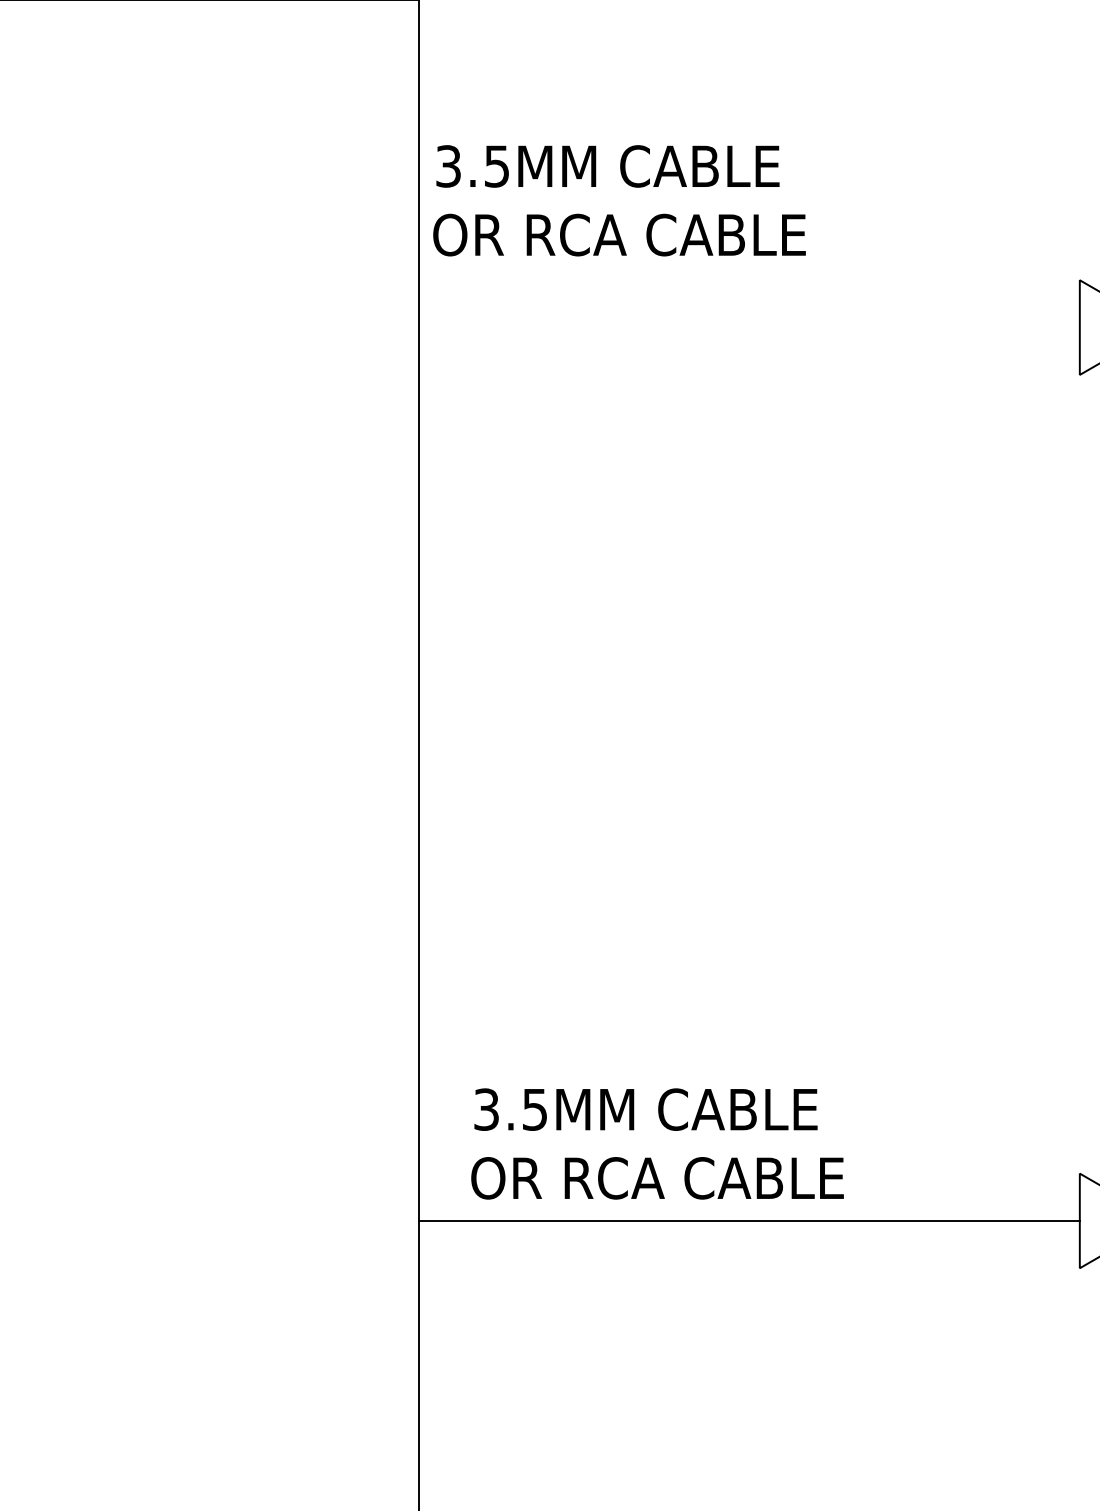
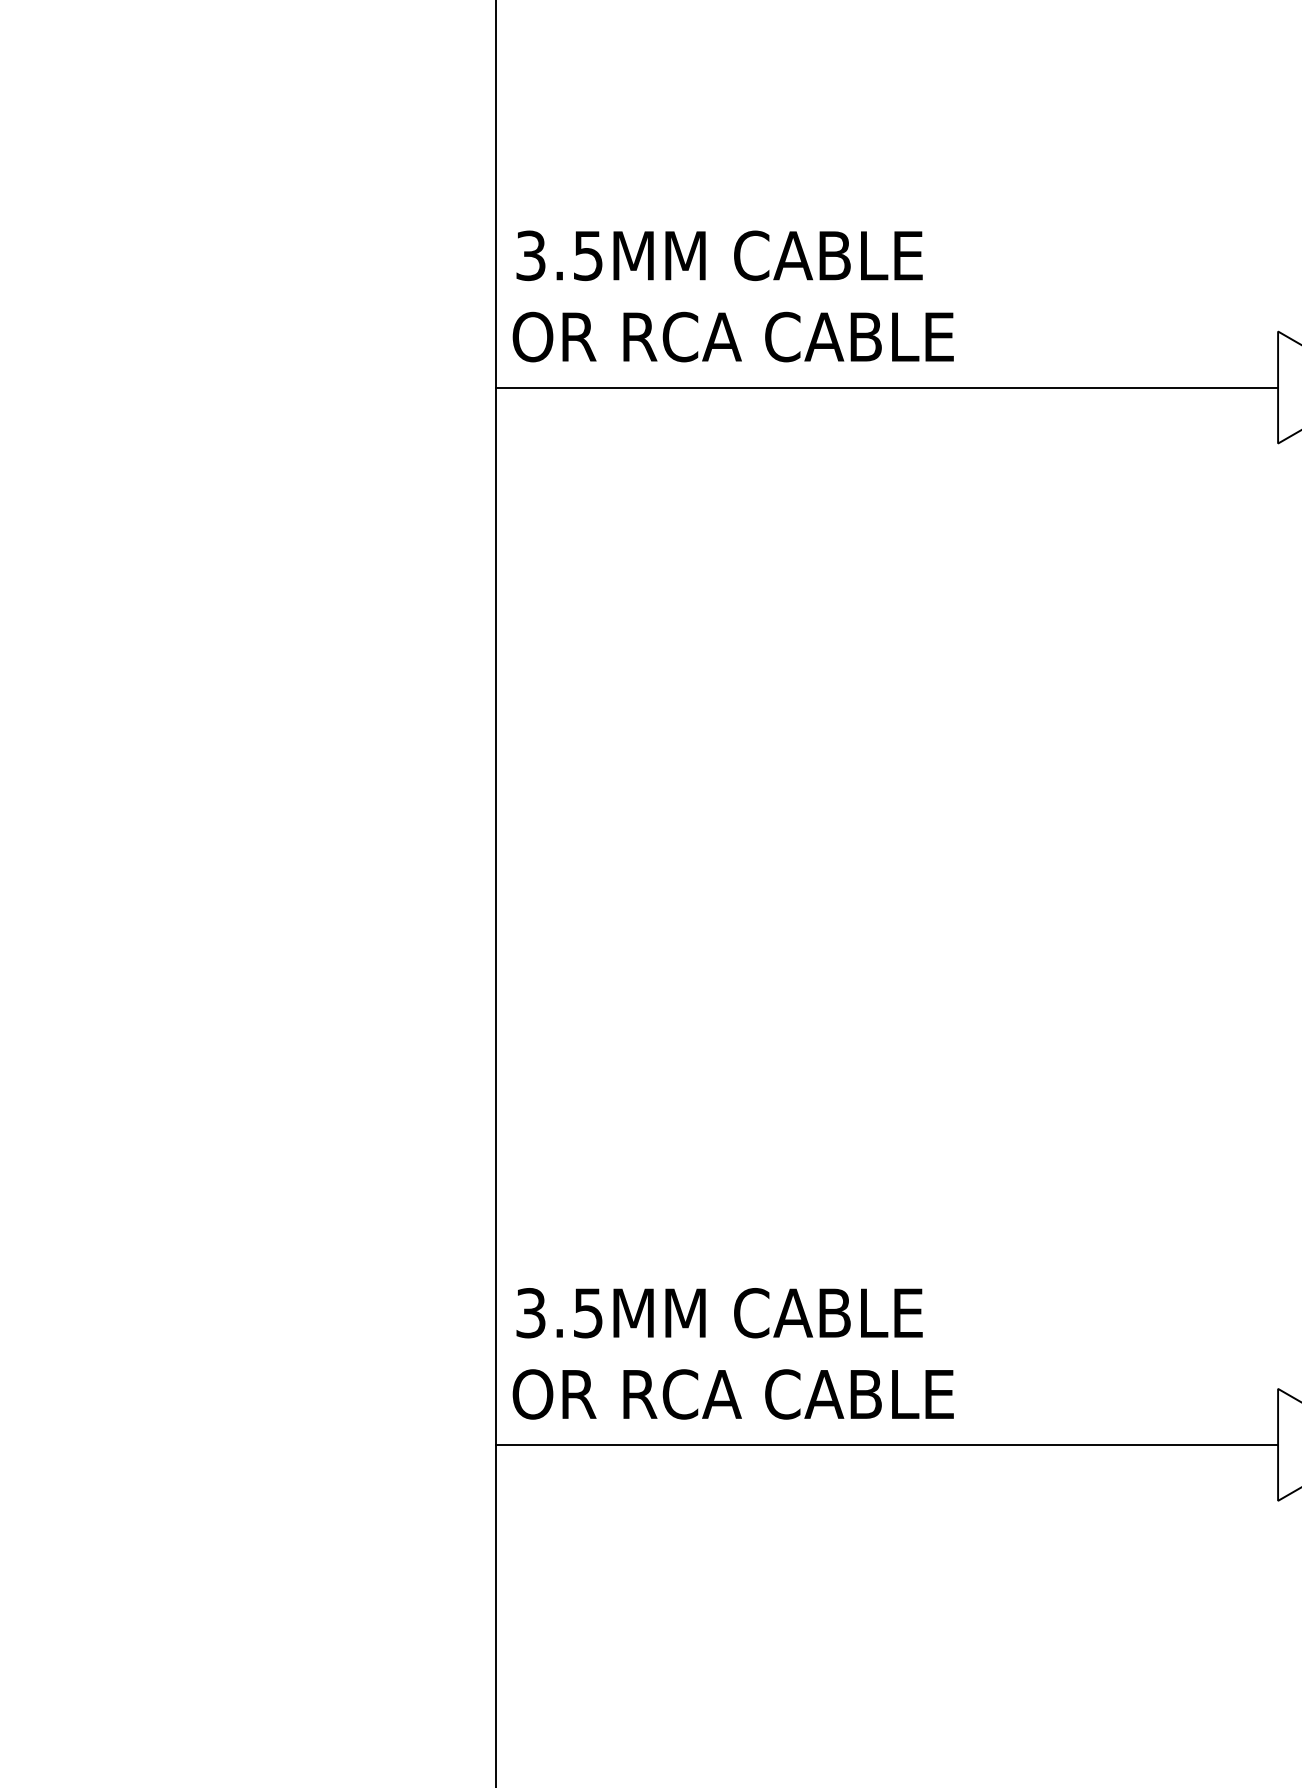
text: (618, 200) -> (732, 296), moved
line: (748, 327) -> (886, 387), added
text: (656, 1143) -> (732, 1353), moved

